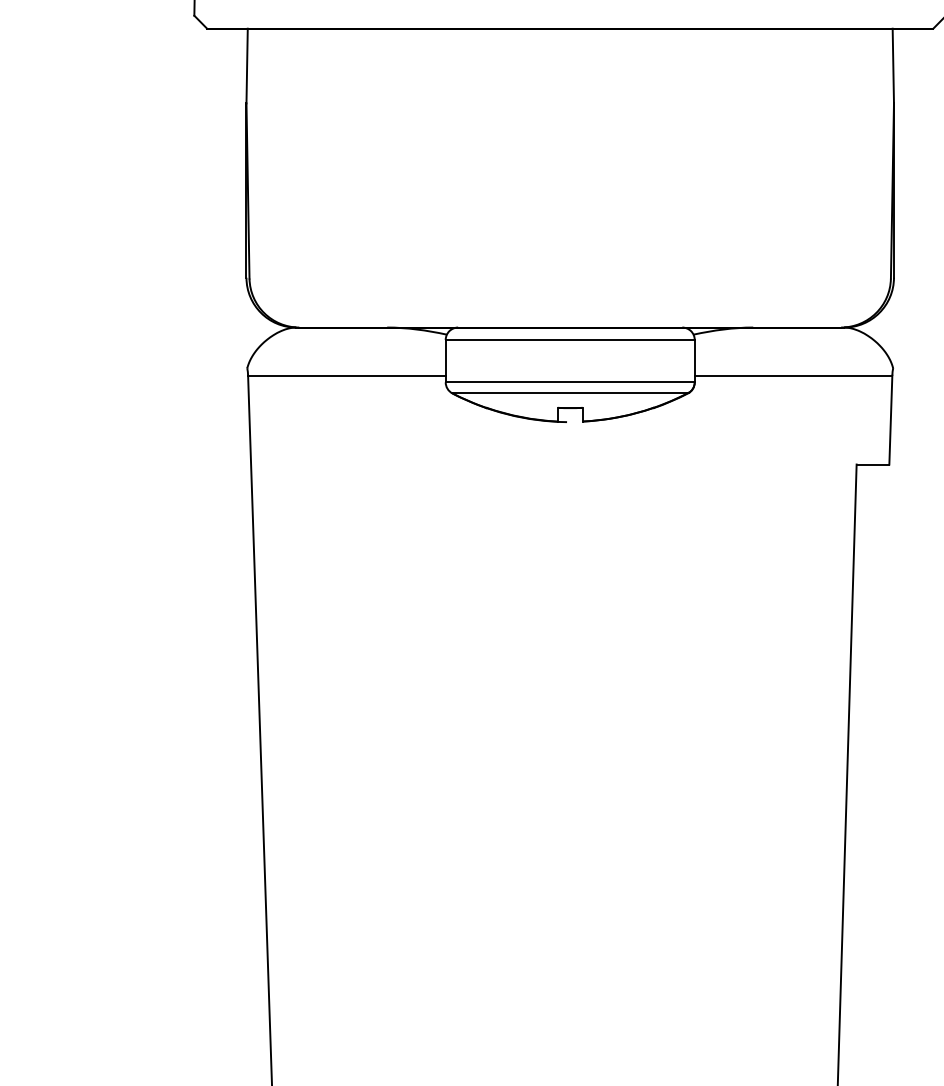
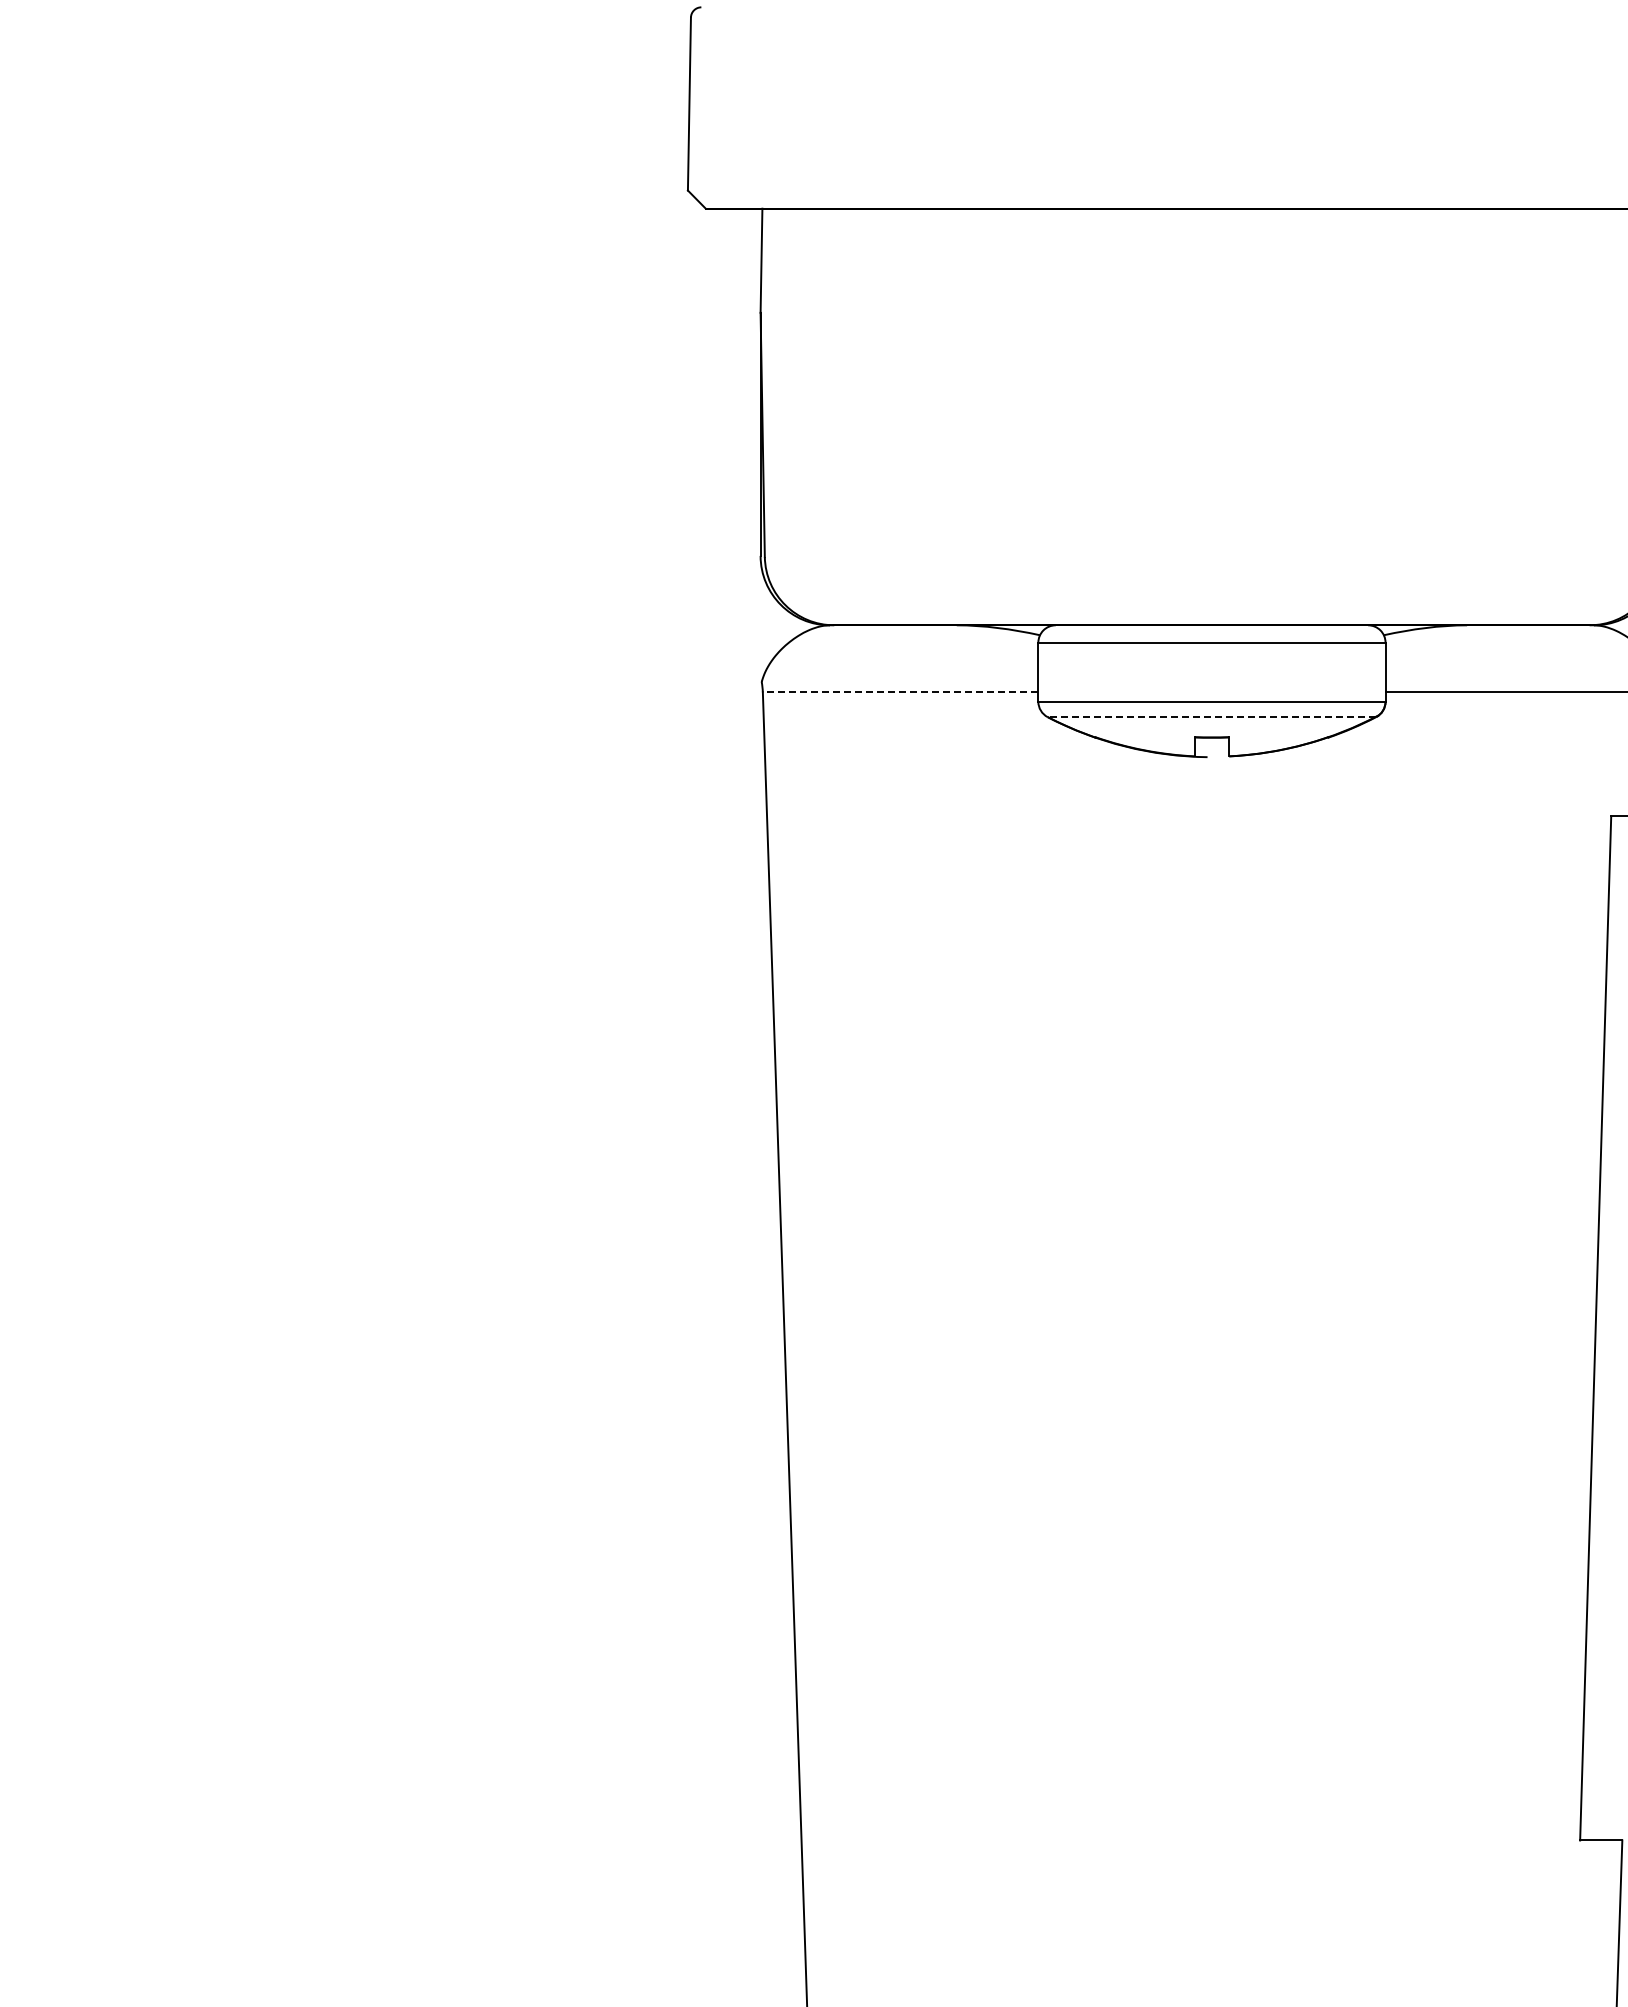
line: (346, 375) -> (900, 692), solid -> dashed
line: (569, 393) -> (1211, 717), solid -> dashed

